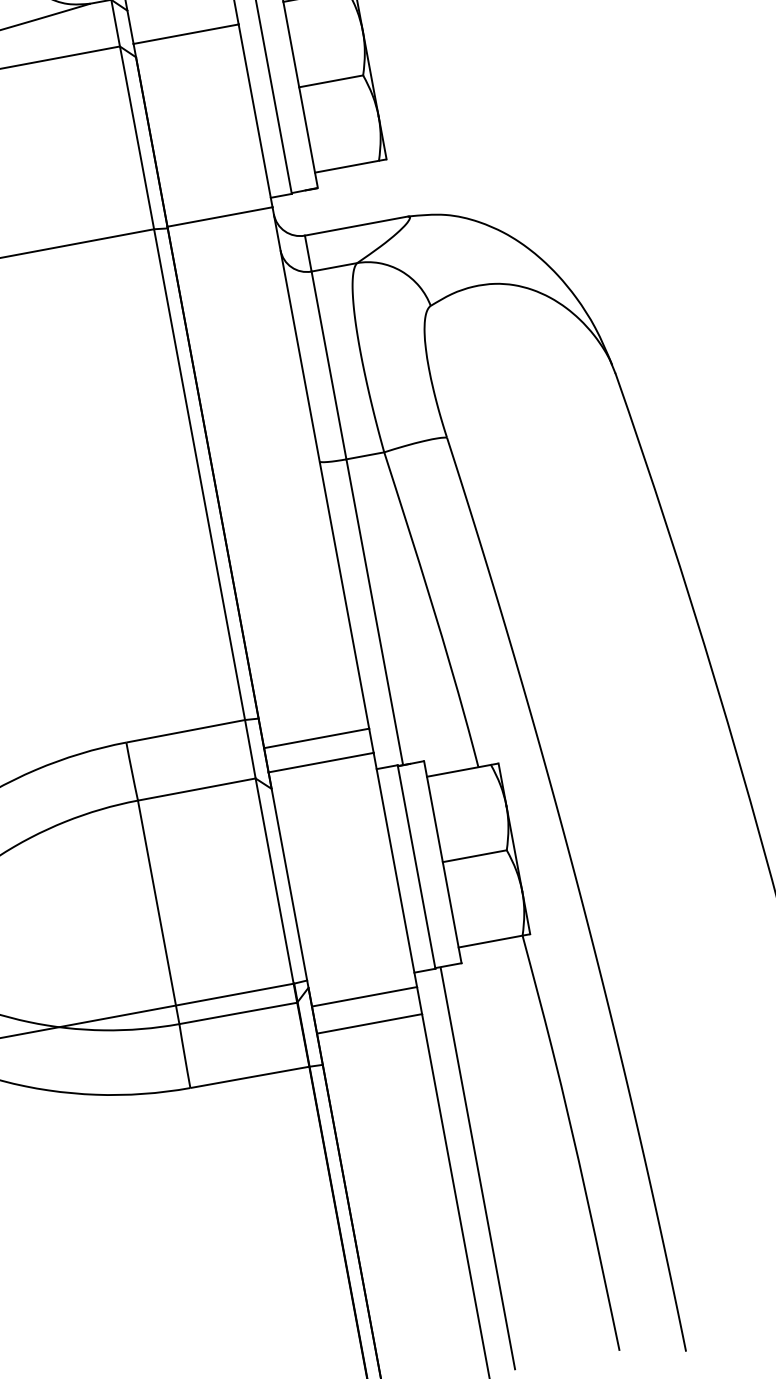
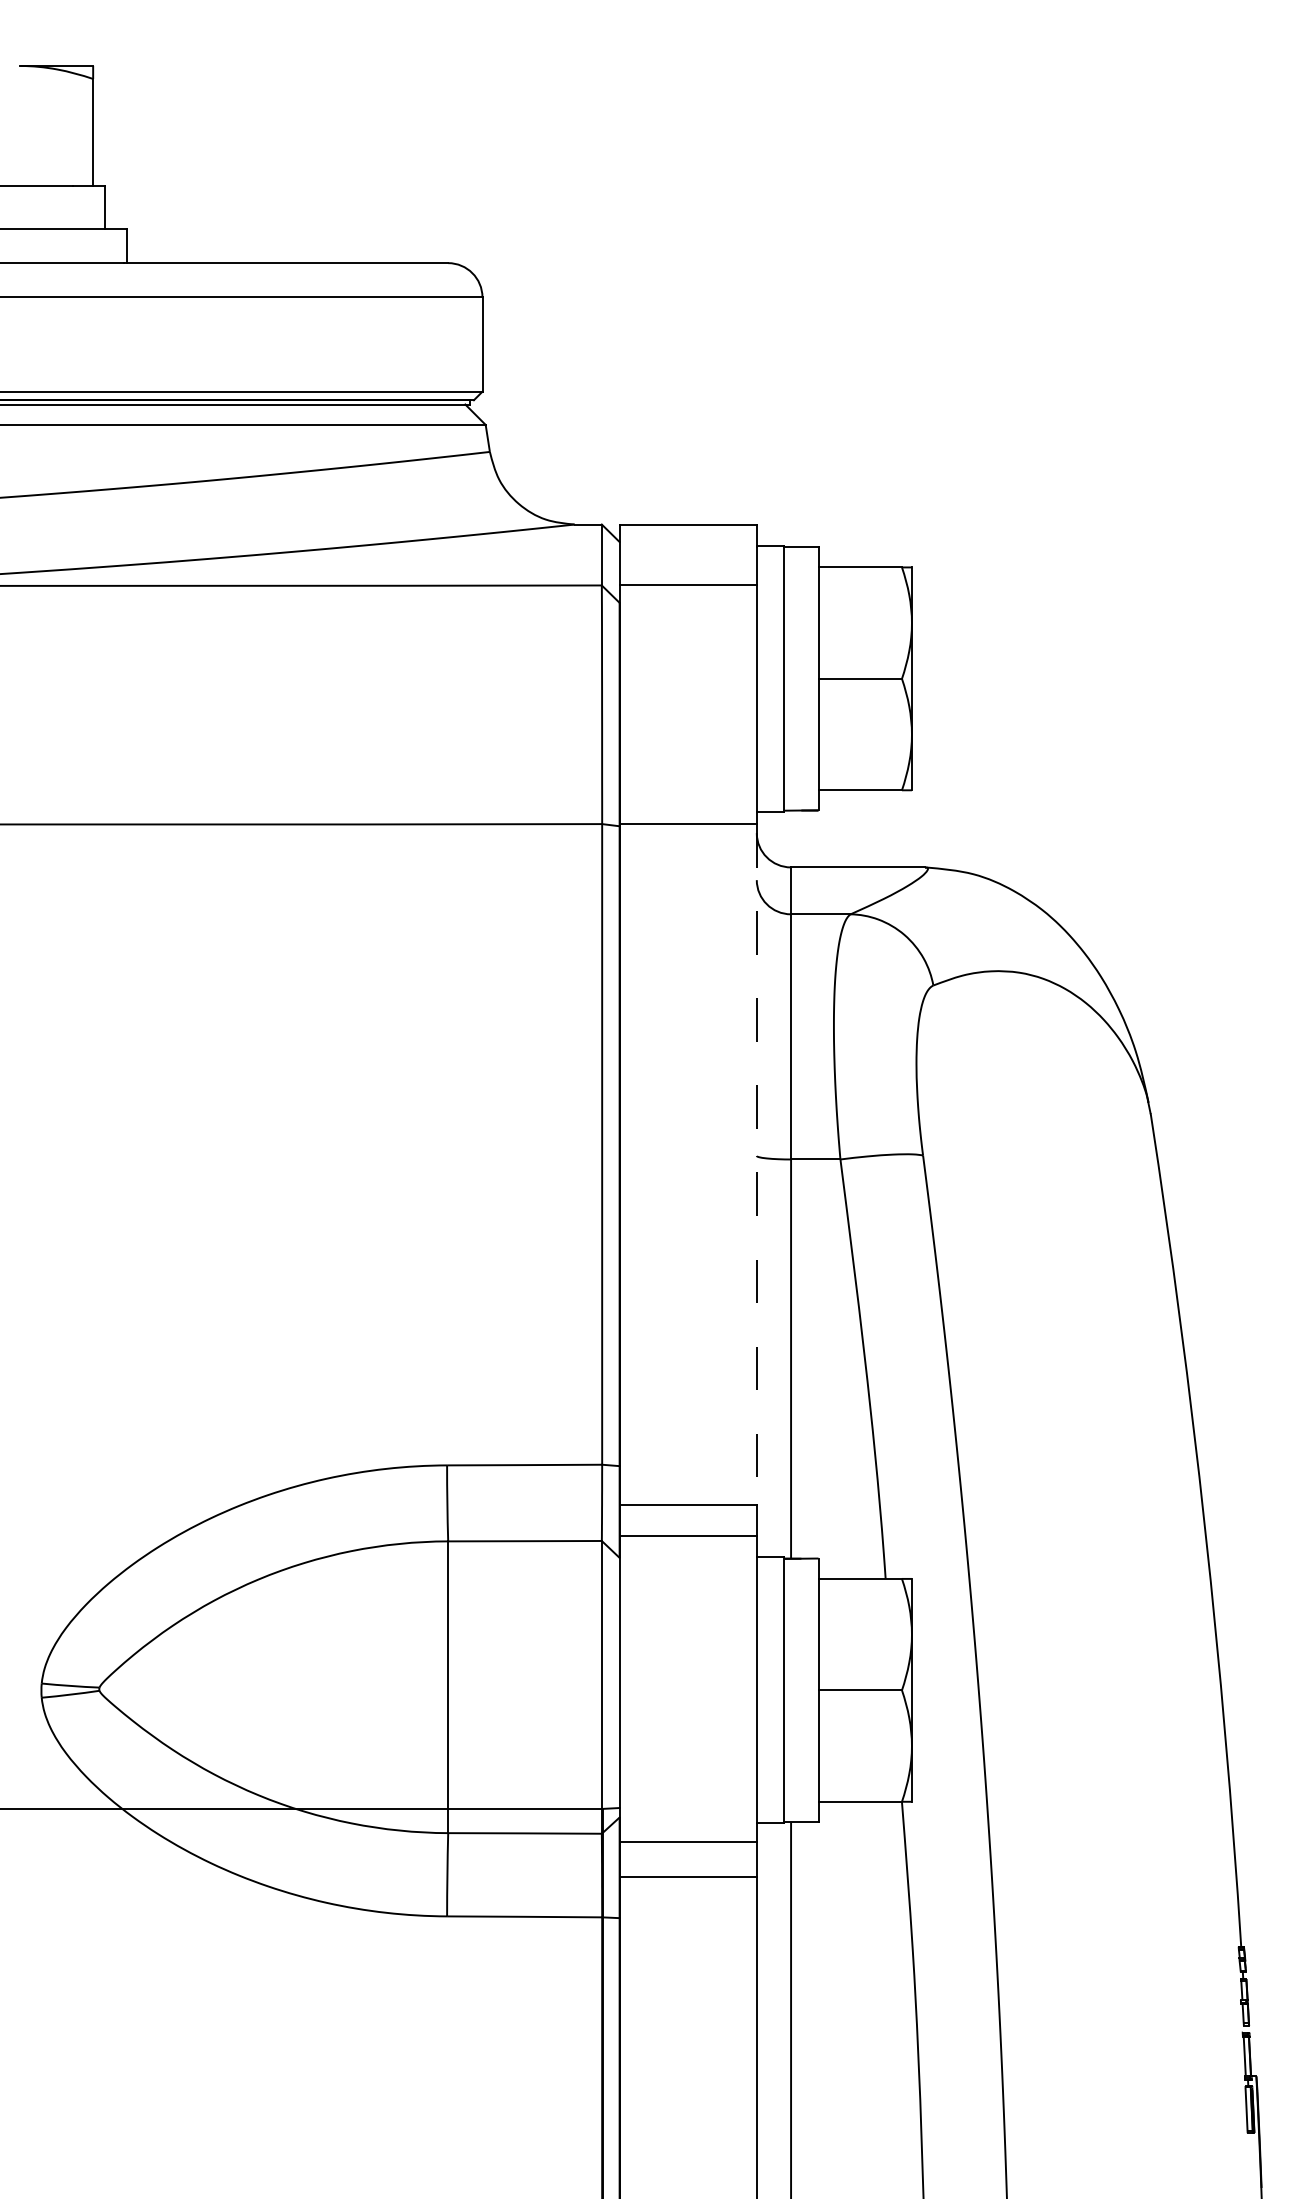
line: (320, 468) -> (756, 1164), solid -> dashed

